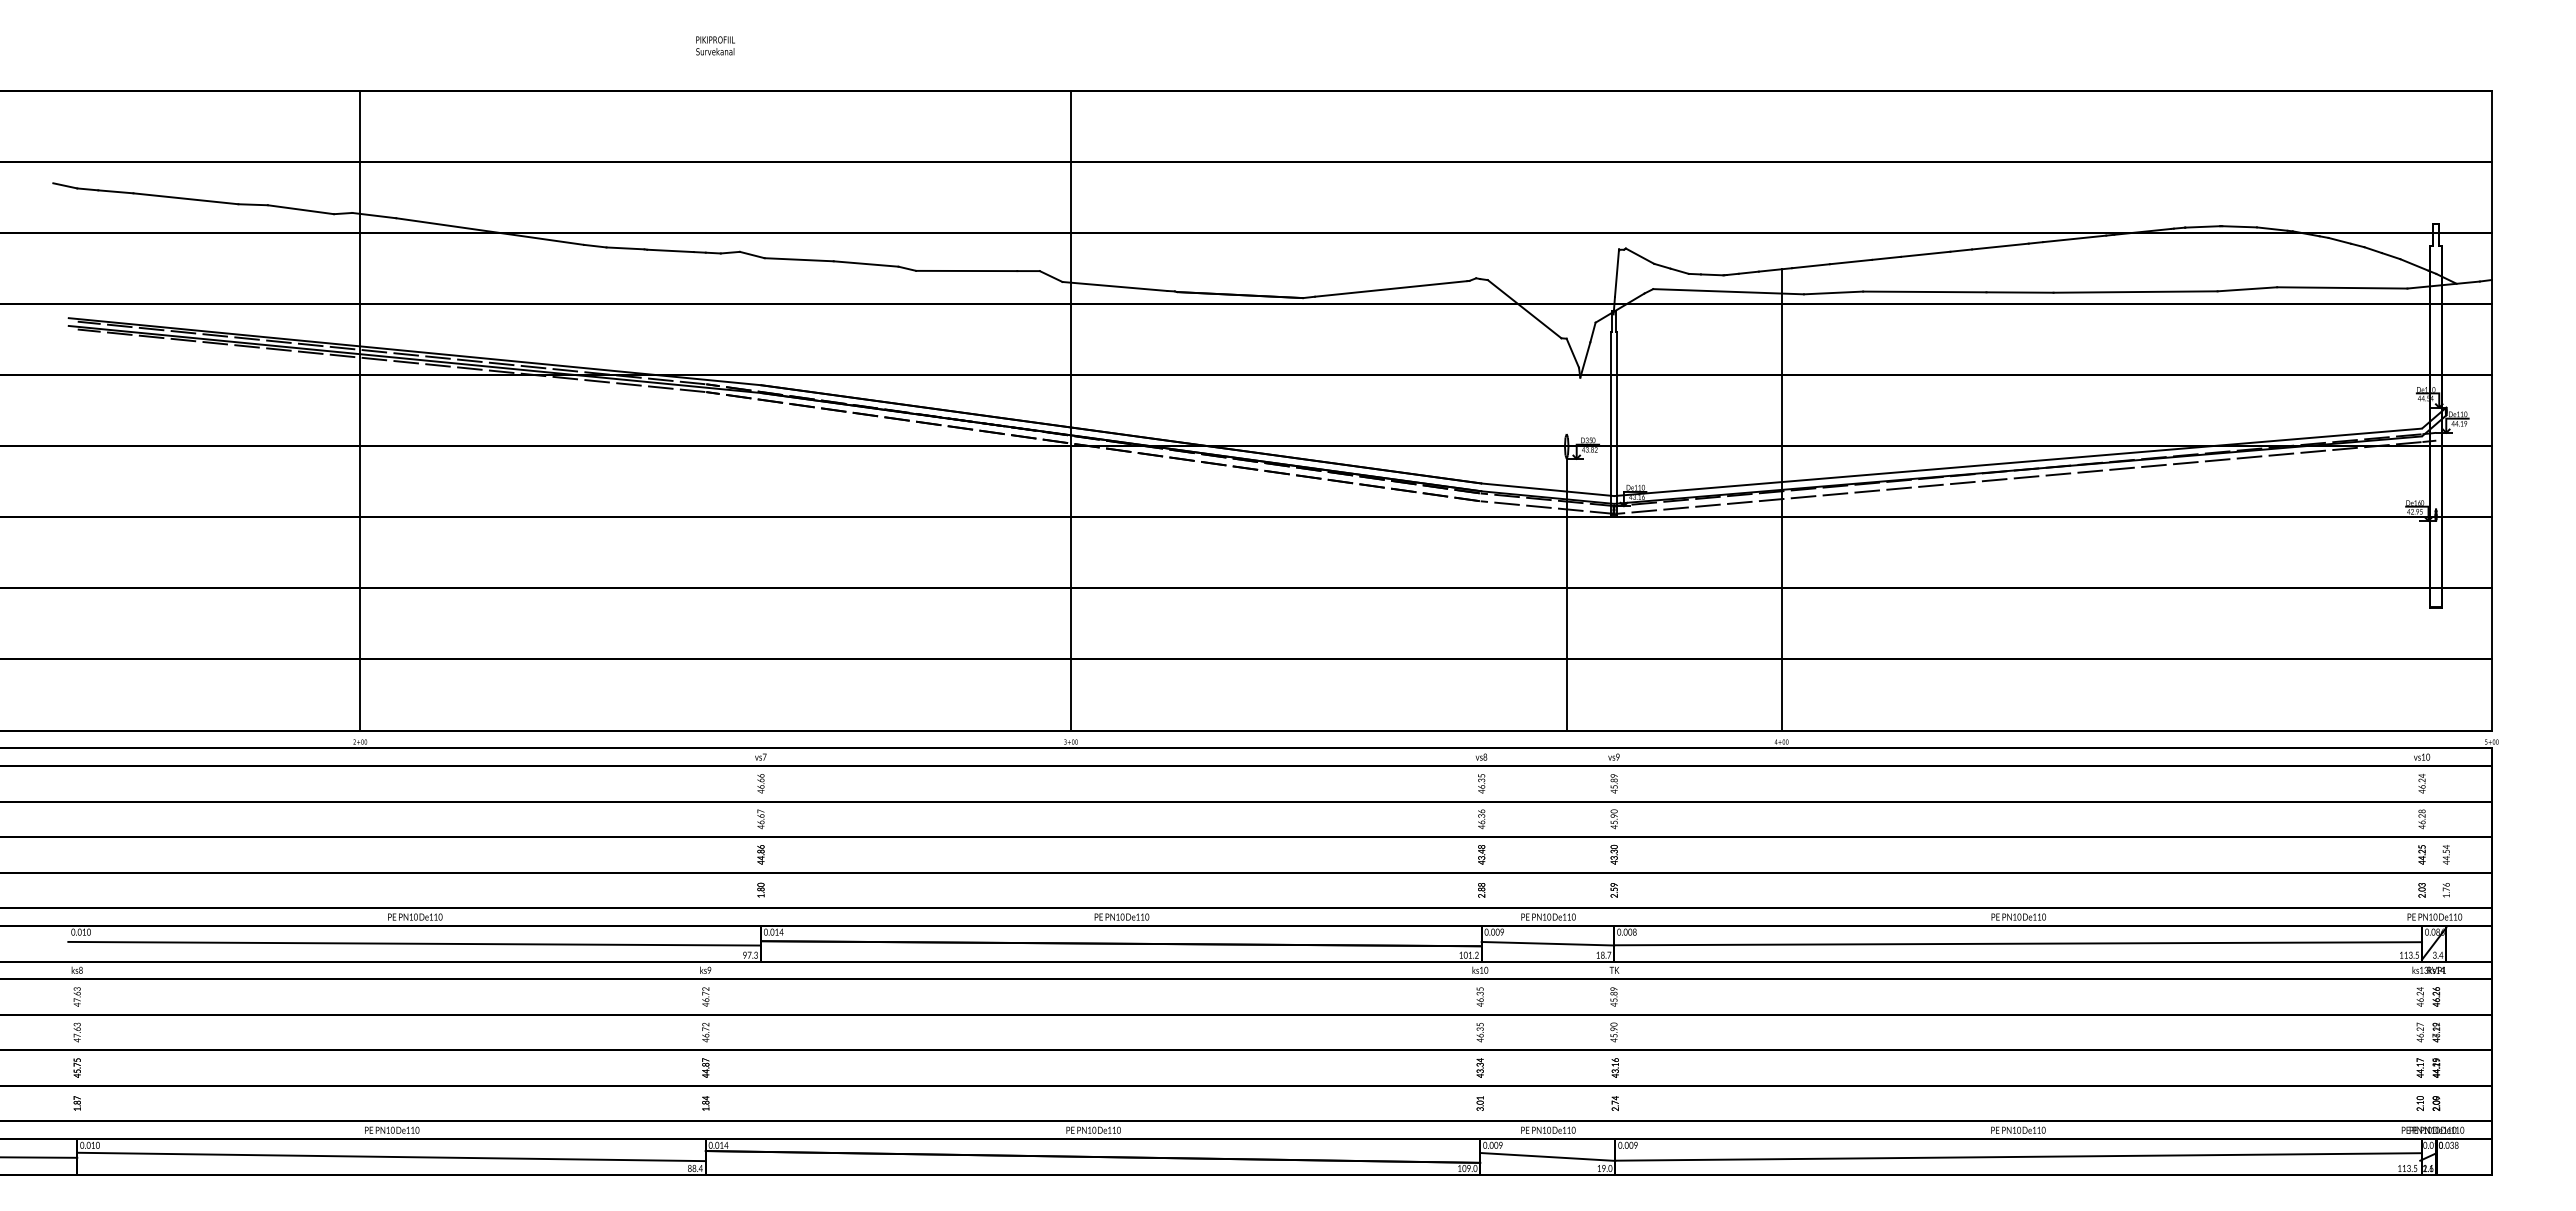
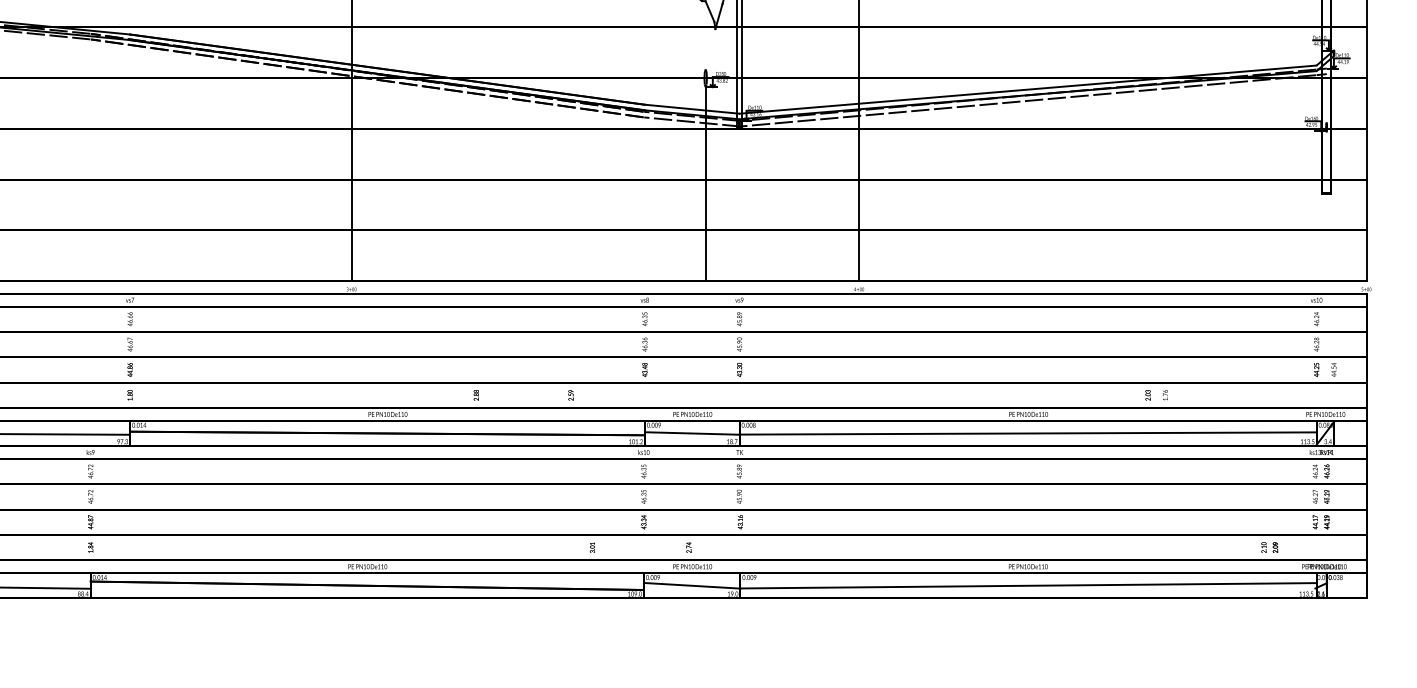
text: (1963, 890) -> (820, 395), moved
text: (1958, 1103) -> (934, 547), moved

